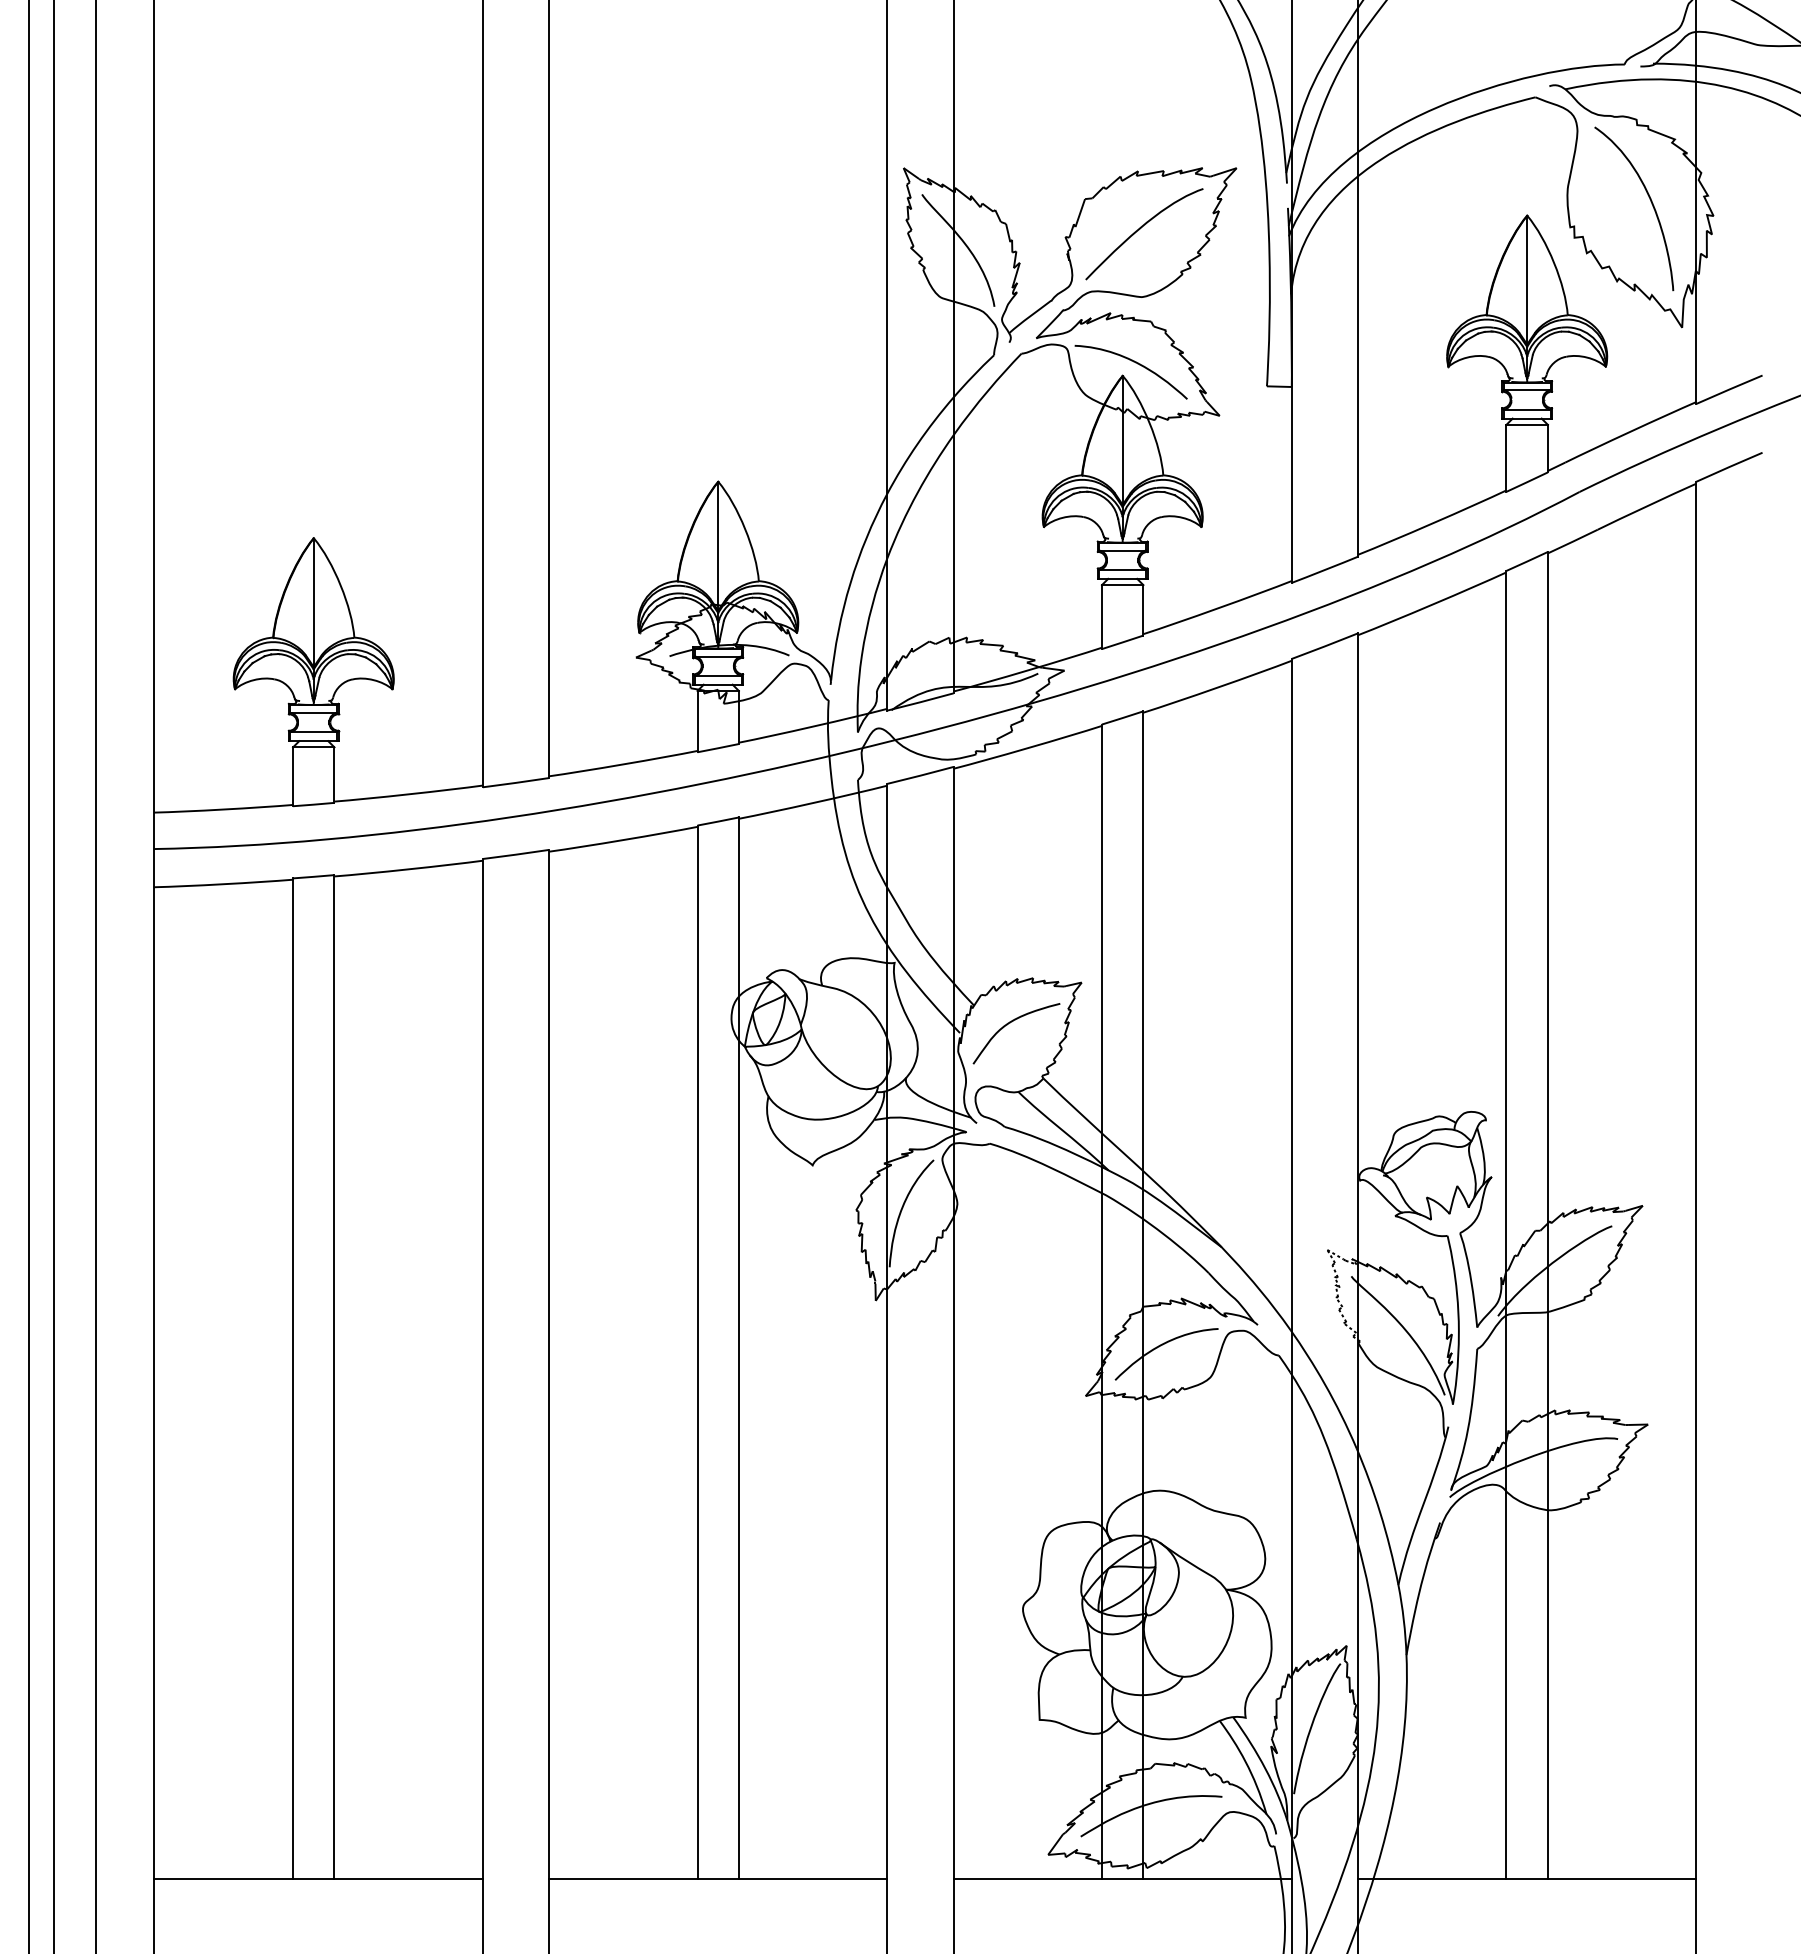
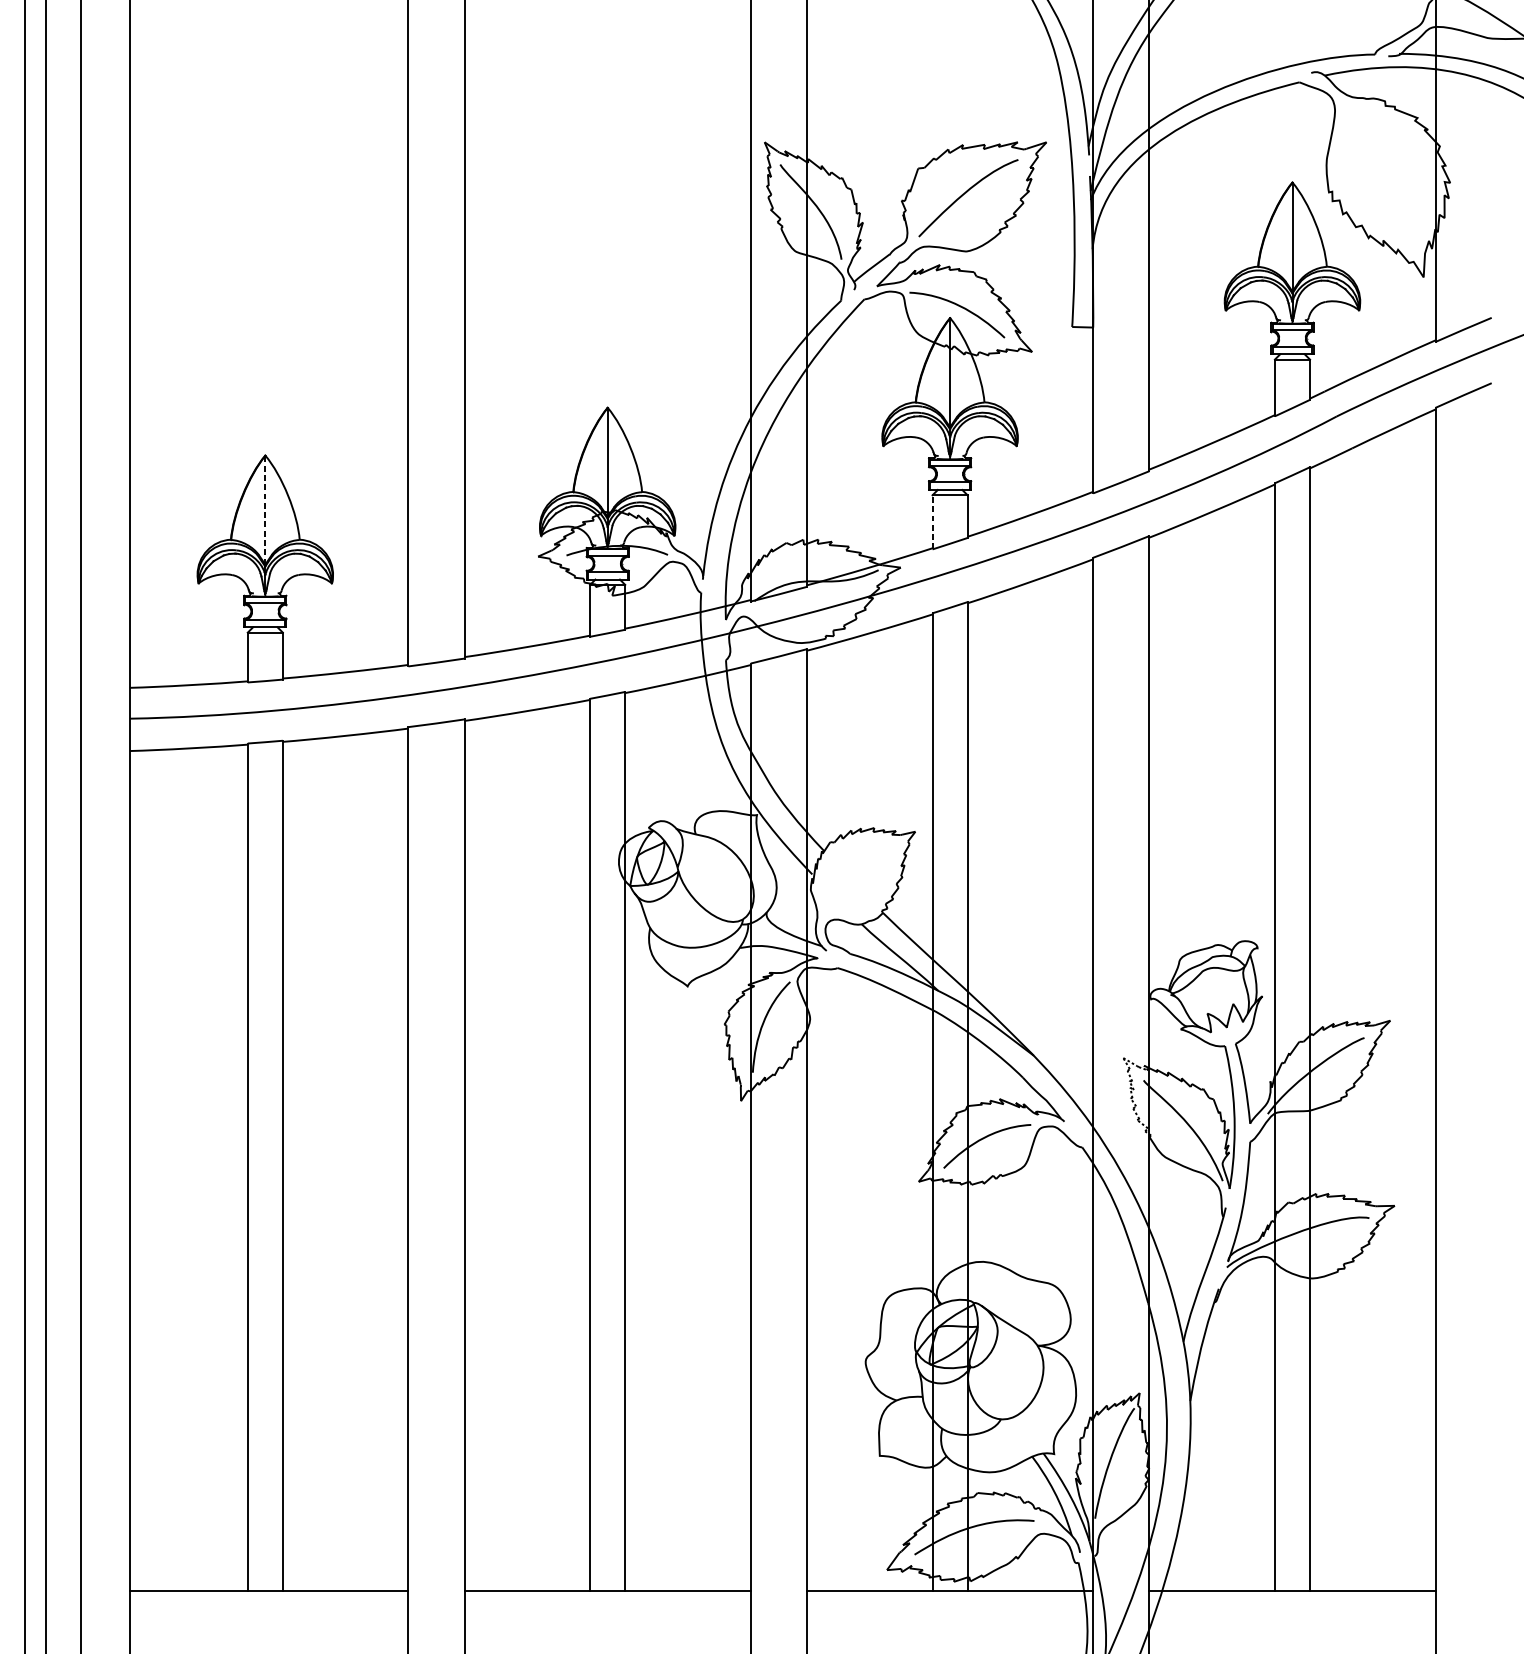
curve: (1650, 201) -> (1396, 170), removed
line: (313, 602) -> (265, 509), solid -> dashed
line: (1101, 617) -> (932, 522), solid -> dashed
curve: (1010, 1023) -> (855, 866), removed

